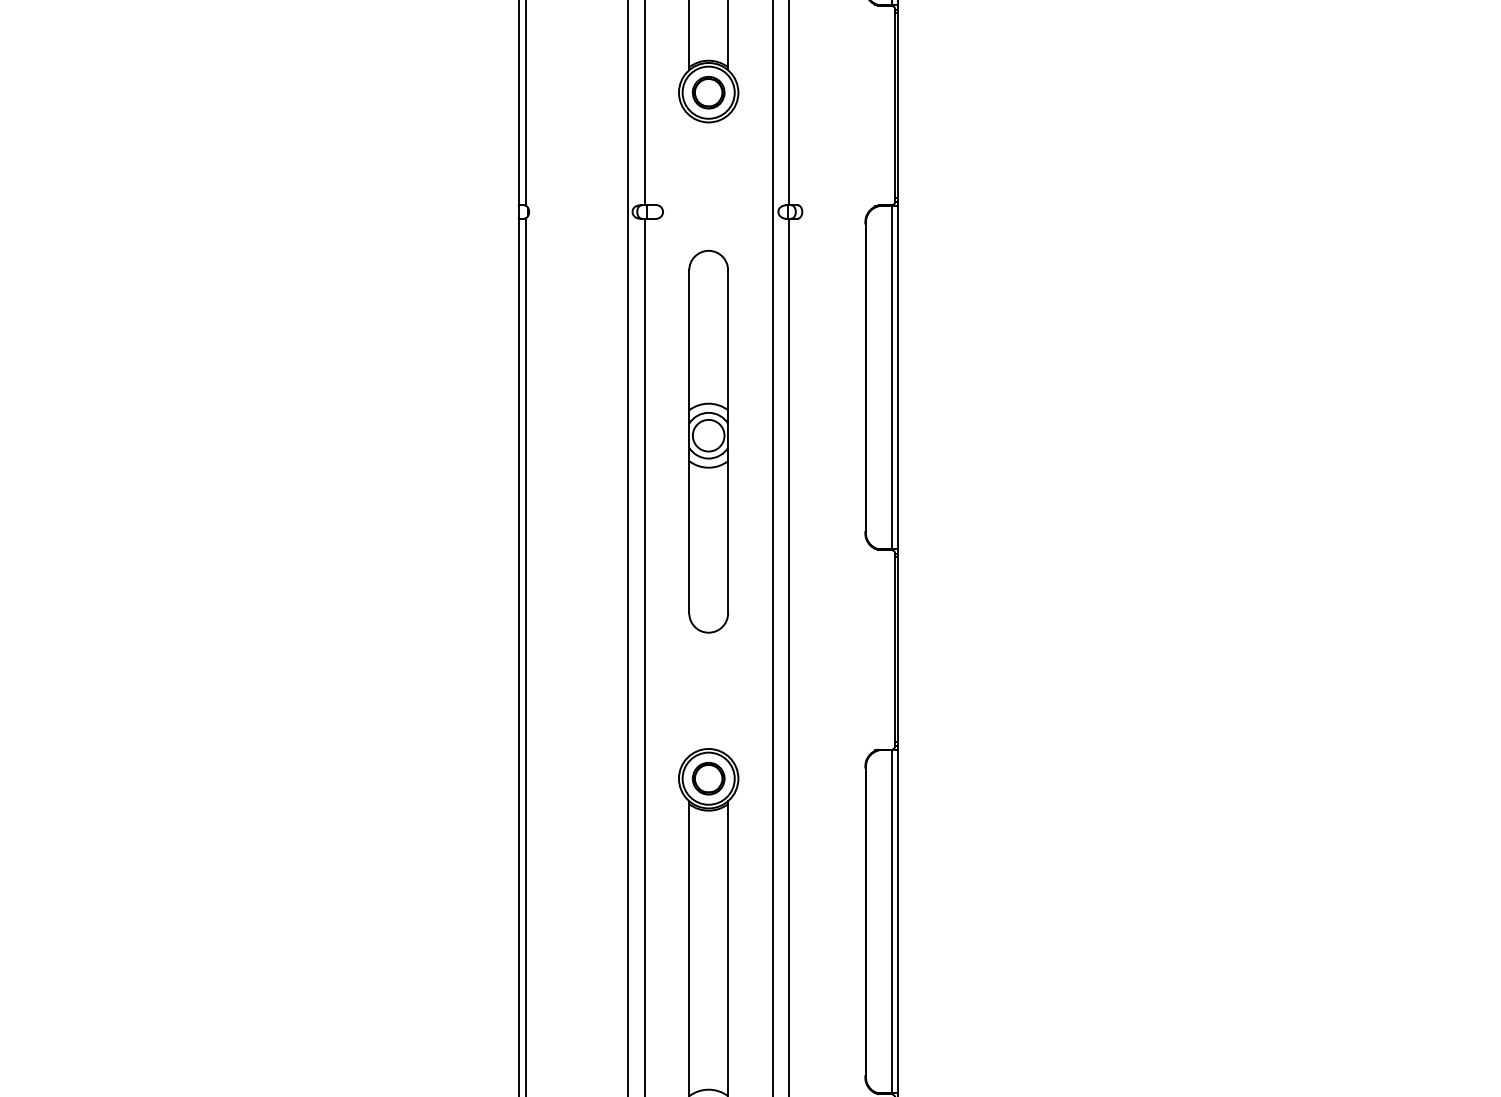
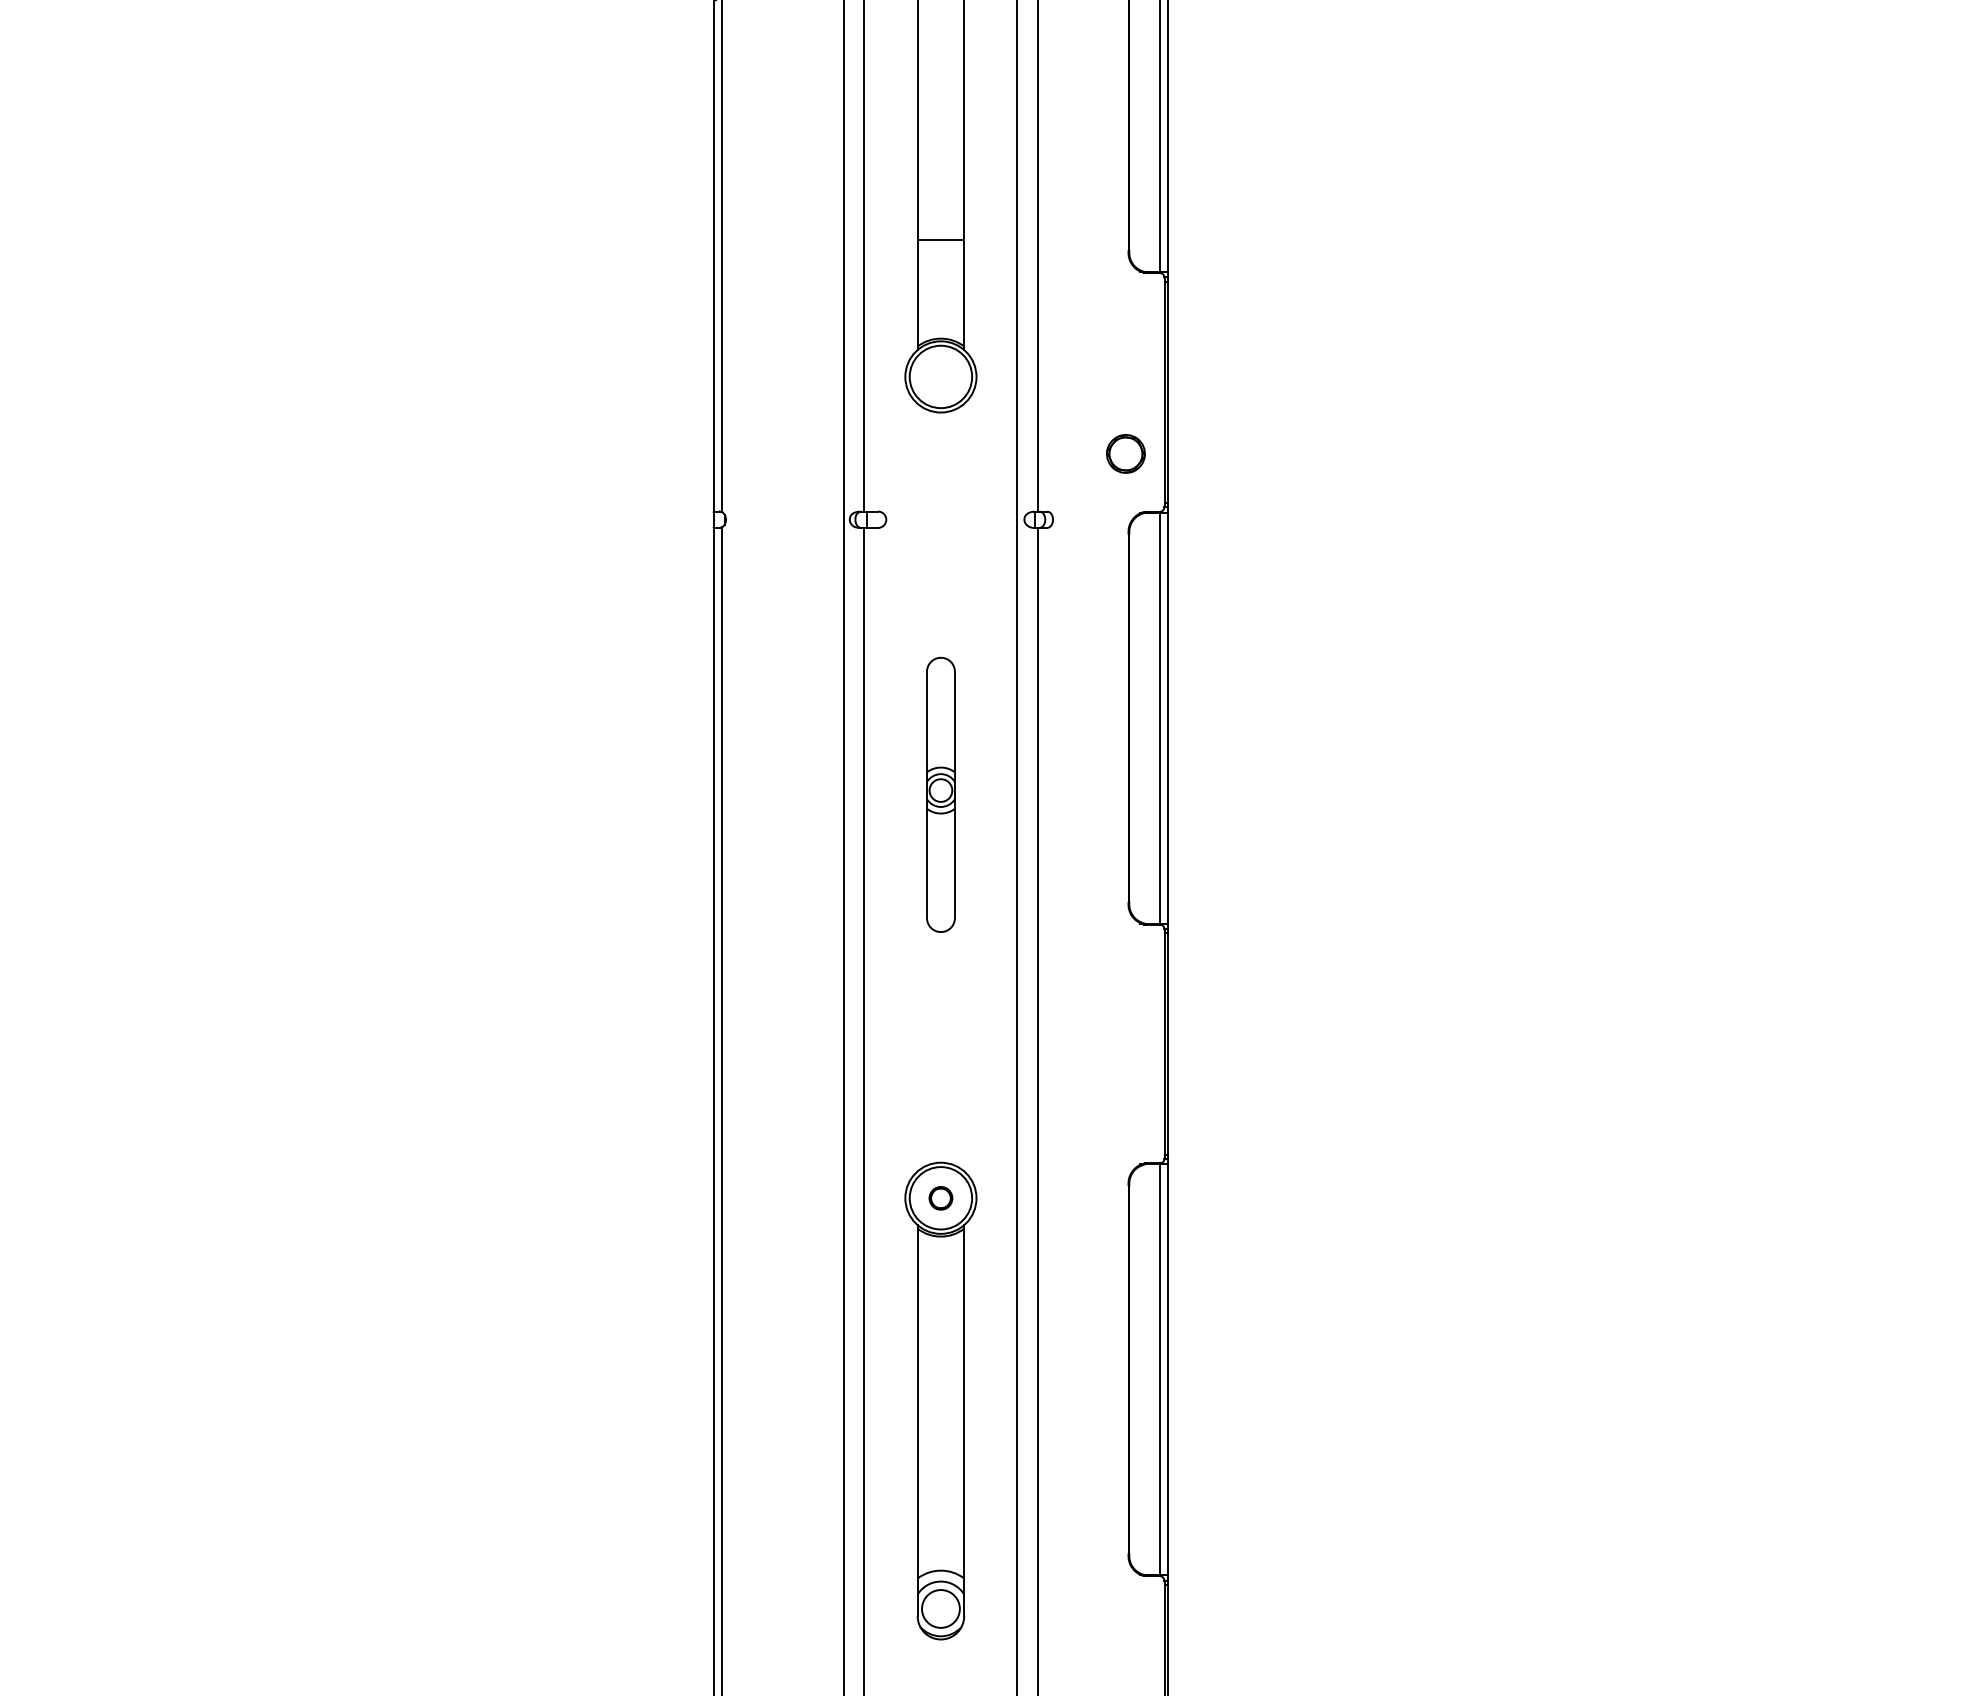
part: (708, 92) -> (1125, 453), moved
part: (708, 441) -> (940, 794), size x0.6
part: (708, 778) -> (940, 1198), size x0.6

